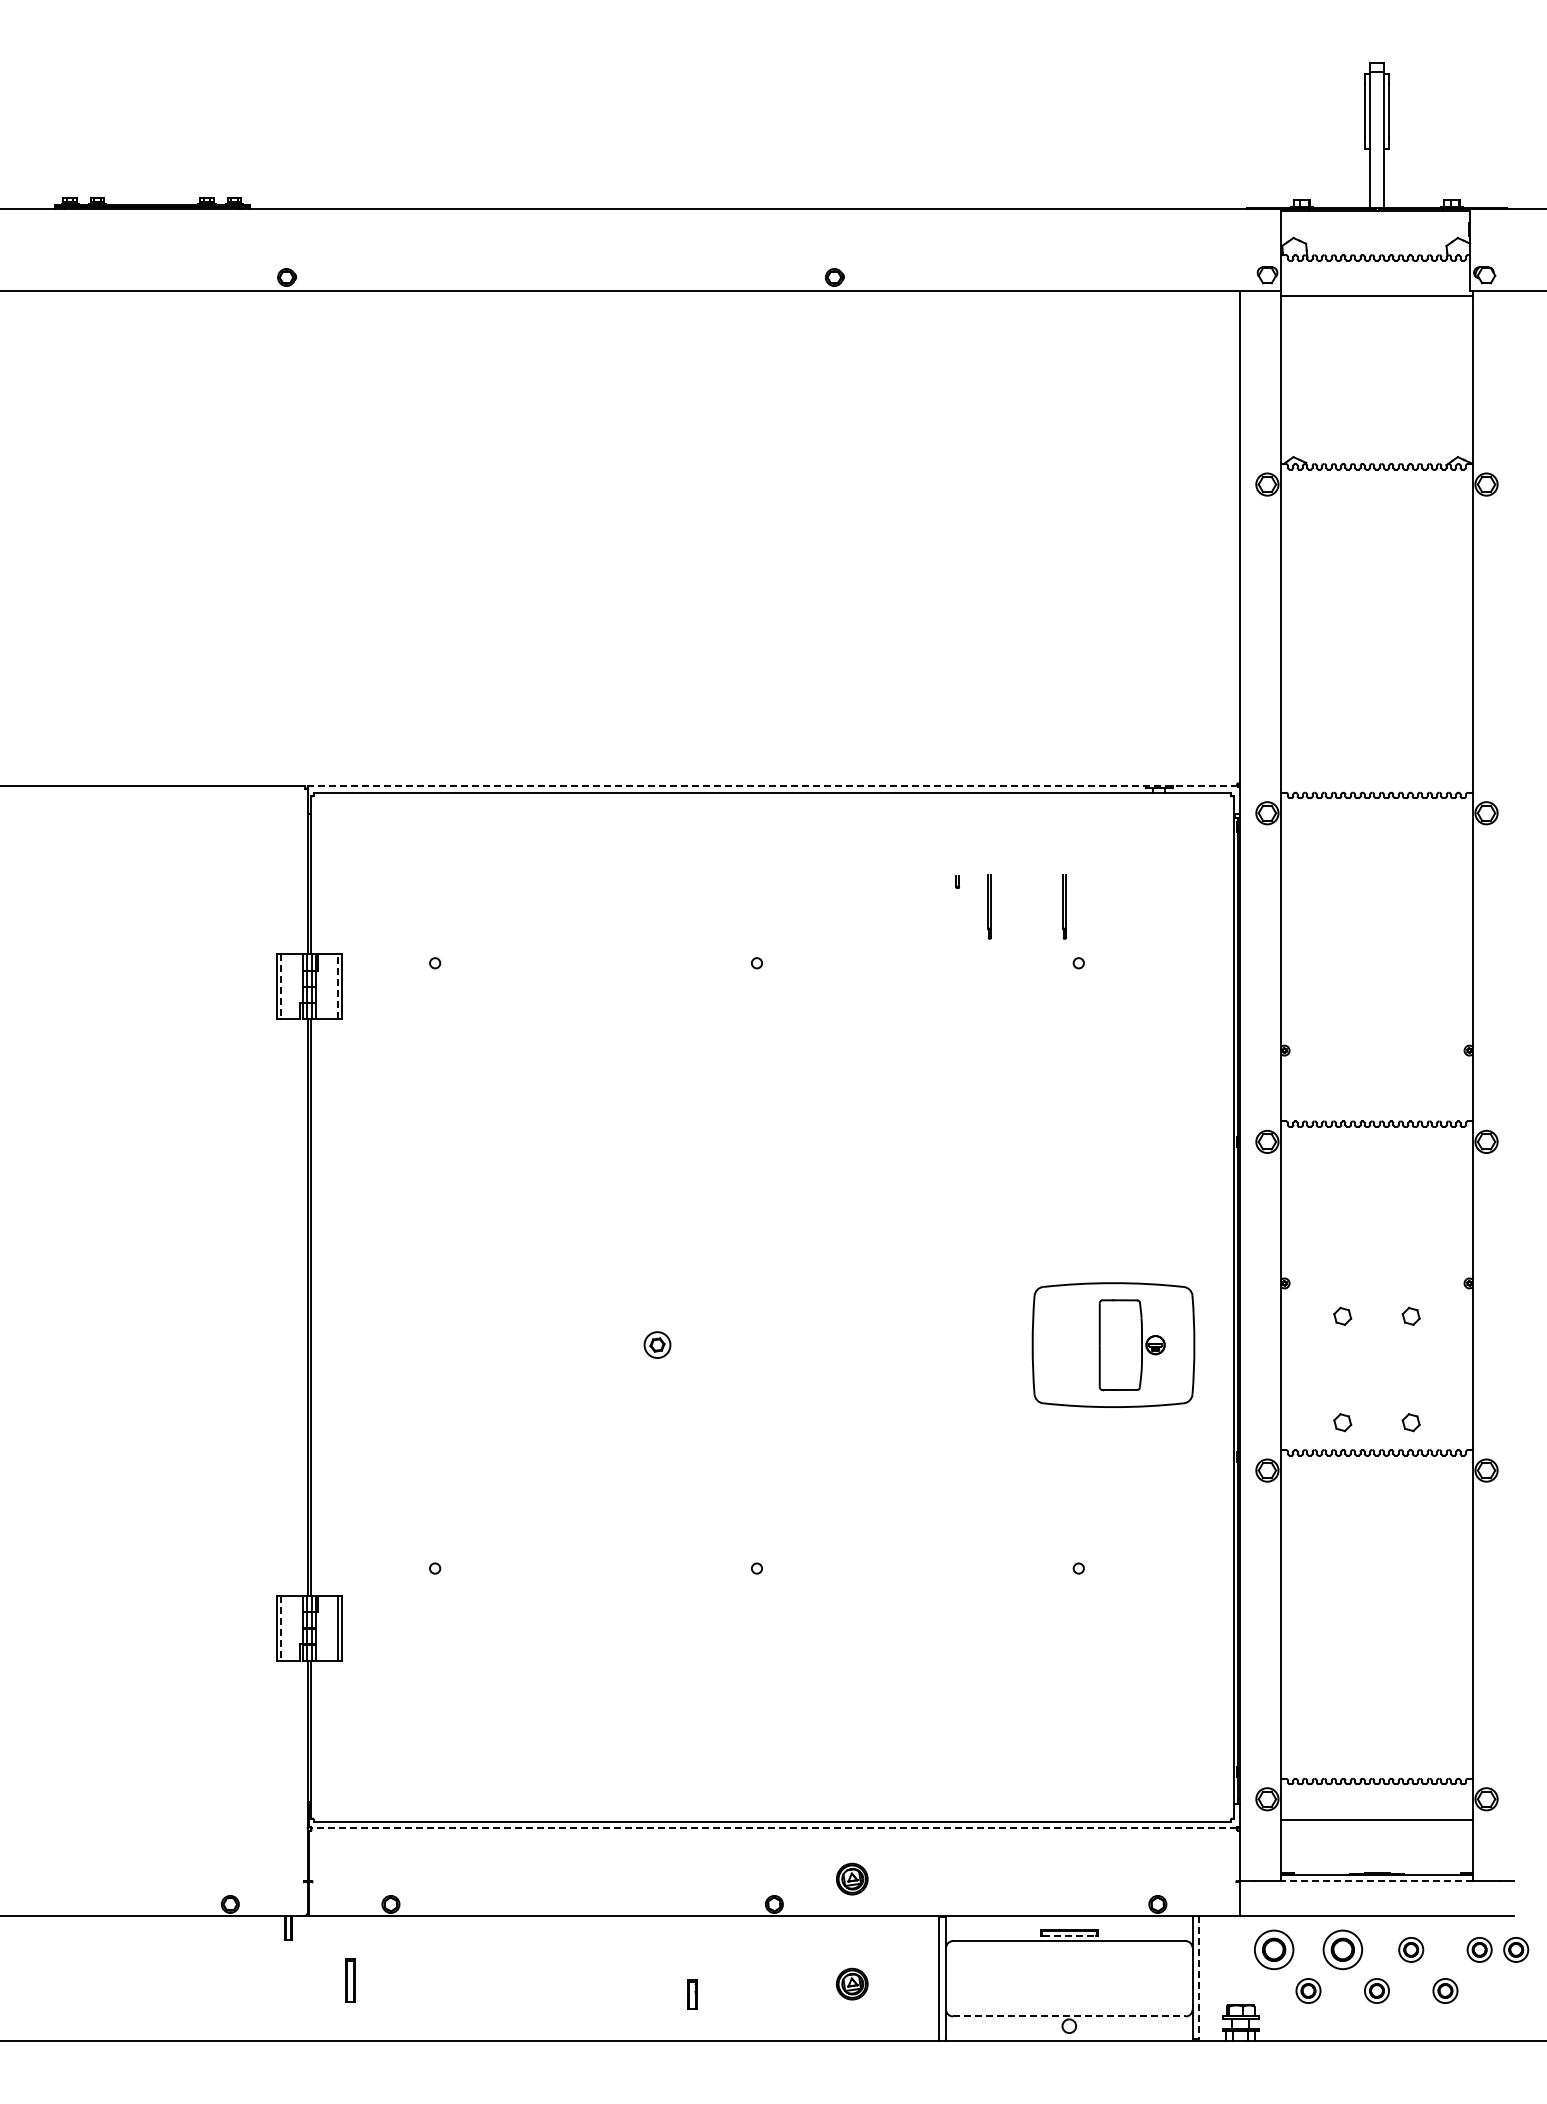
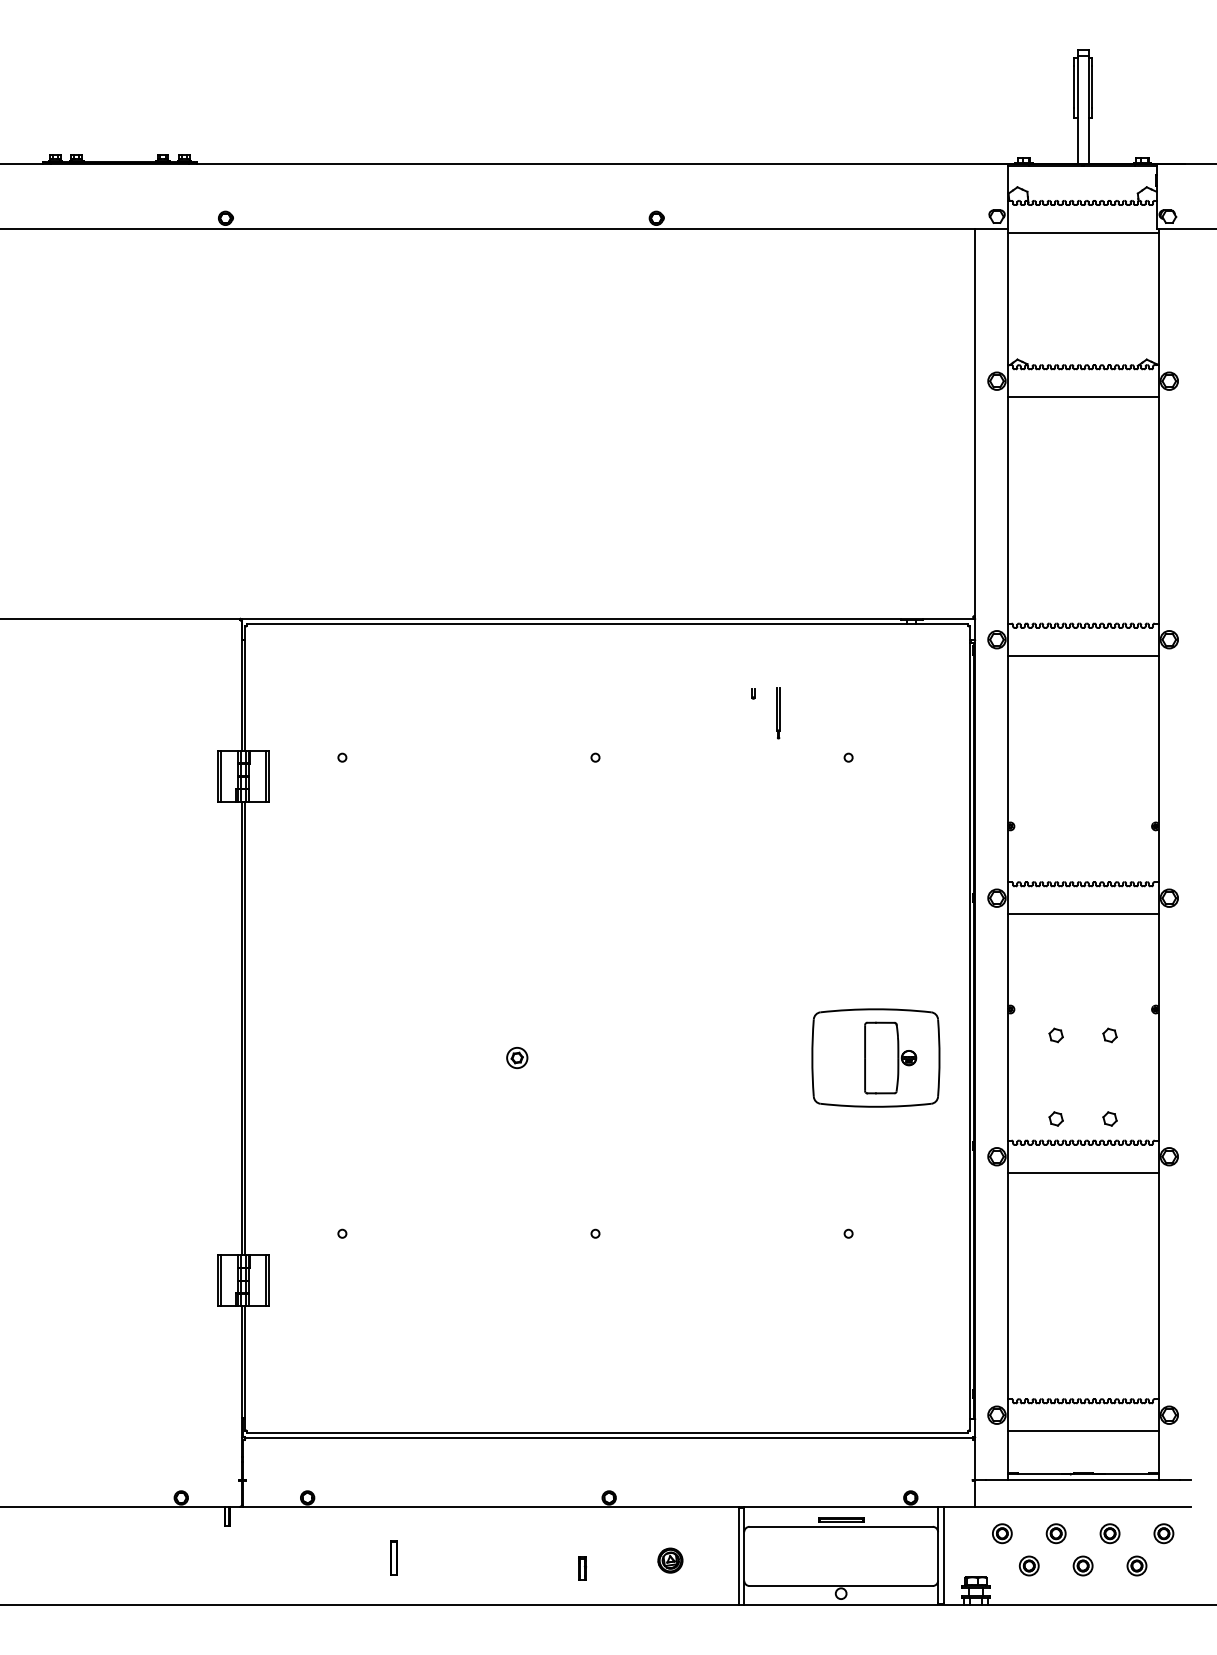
line: (1376, 505) -> (1082, 397), added
line: (770, 786) -> (606, 618), dashed -> solid
line: (1376, 833) -> (1082, 655), added
line: (1063, 906) -> (836, 713), removed
line: (337, 986) -> (265, 775), dashed -> solid
line: (281, 987) -> (221, 776), dashed -> solid
line: (1376, 1162) -> (1082, 914), added
line: (1376, 1491) -> (1082, 1173), added
line: (281, 1628) -> (221, 1280), dashed -> solid
line: (773, 1828) -> (608, 1438), dashed -> solid
part: (852, 1878) -> (670, 1477), removed
line: (1376, 1881) -> (1082, 1479), dashed -> solid
line: (1069, 1935) -> (841, 1522), dashed -> solid
part: (1274, 1949) -> (1002, 1533), size x0.62
part: (1342, 1949) -> (1056, 1533), size x0.62
part: (1516, 1949) -> (1192, 1533), removed
line: (1199, 1977) -> (943, 1555), dashed -> solid
part: (350, 1980) -> (393, 1557), moved
part: (692, 1994) -> (582, 1568), moved
line: (1069, 2016) -> (841, 1586), dashed -> solid

